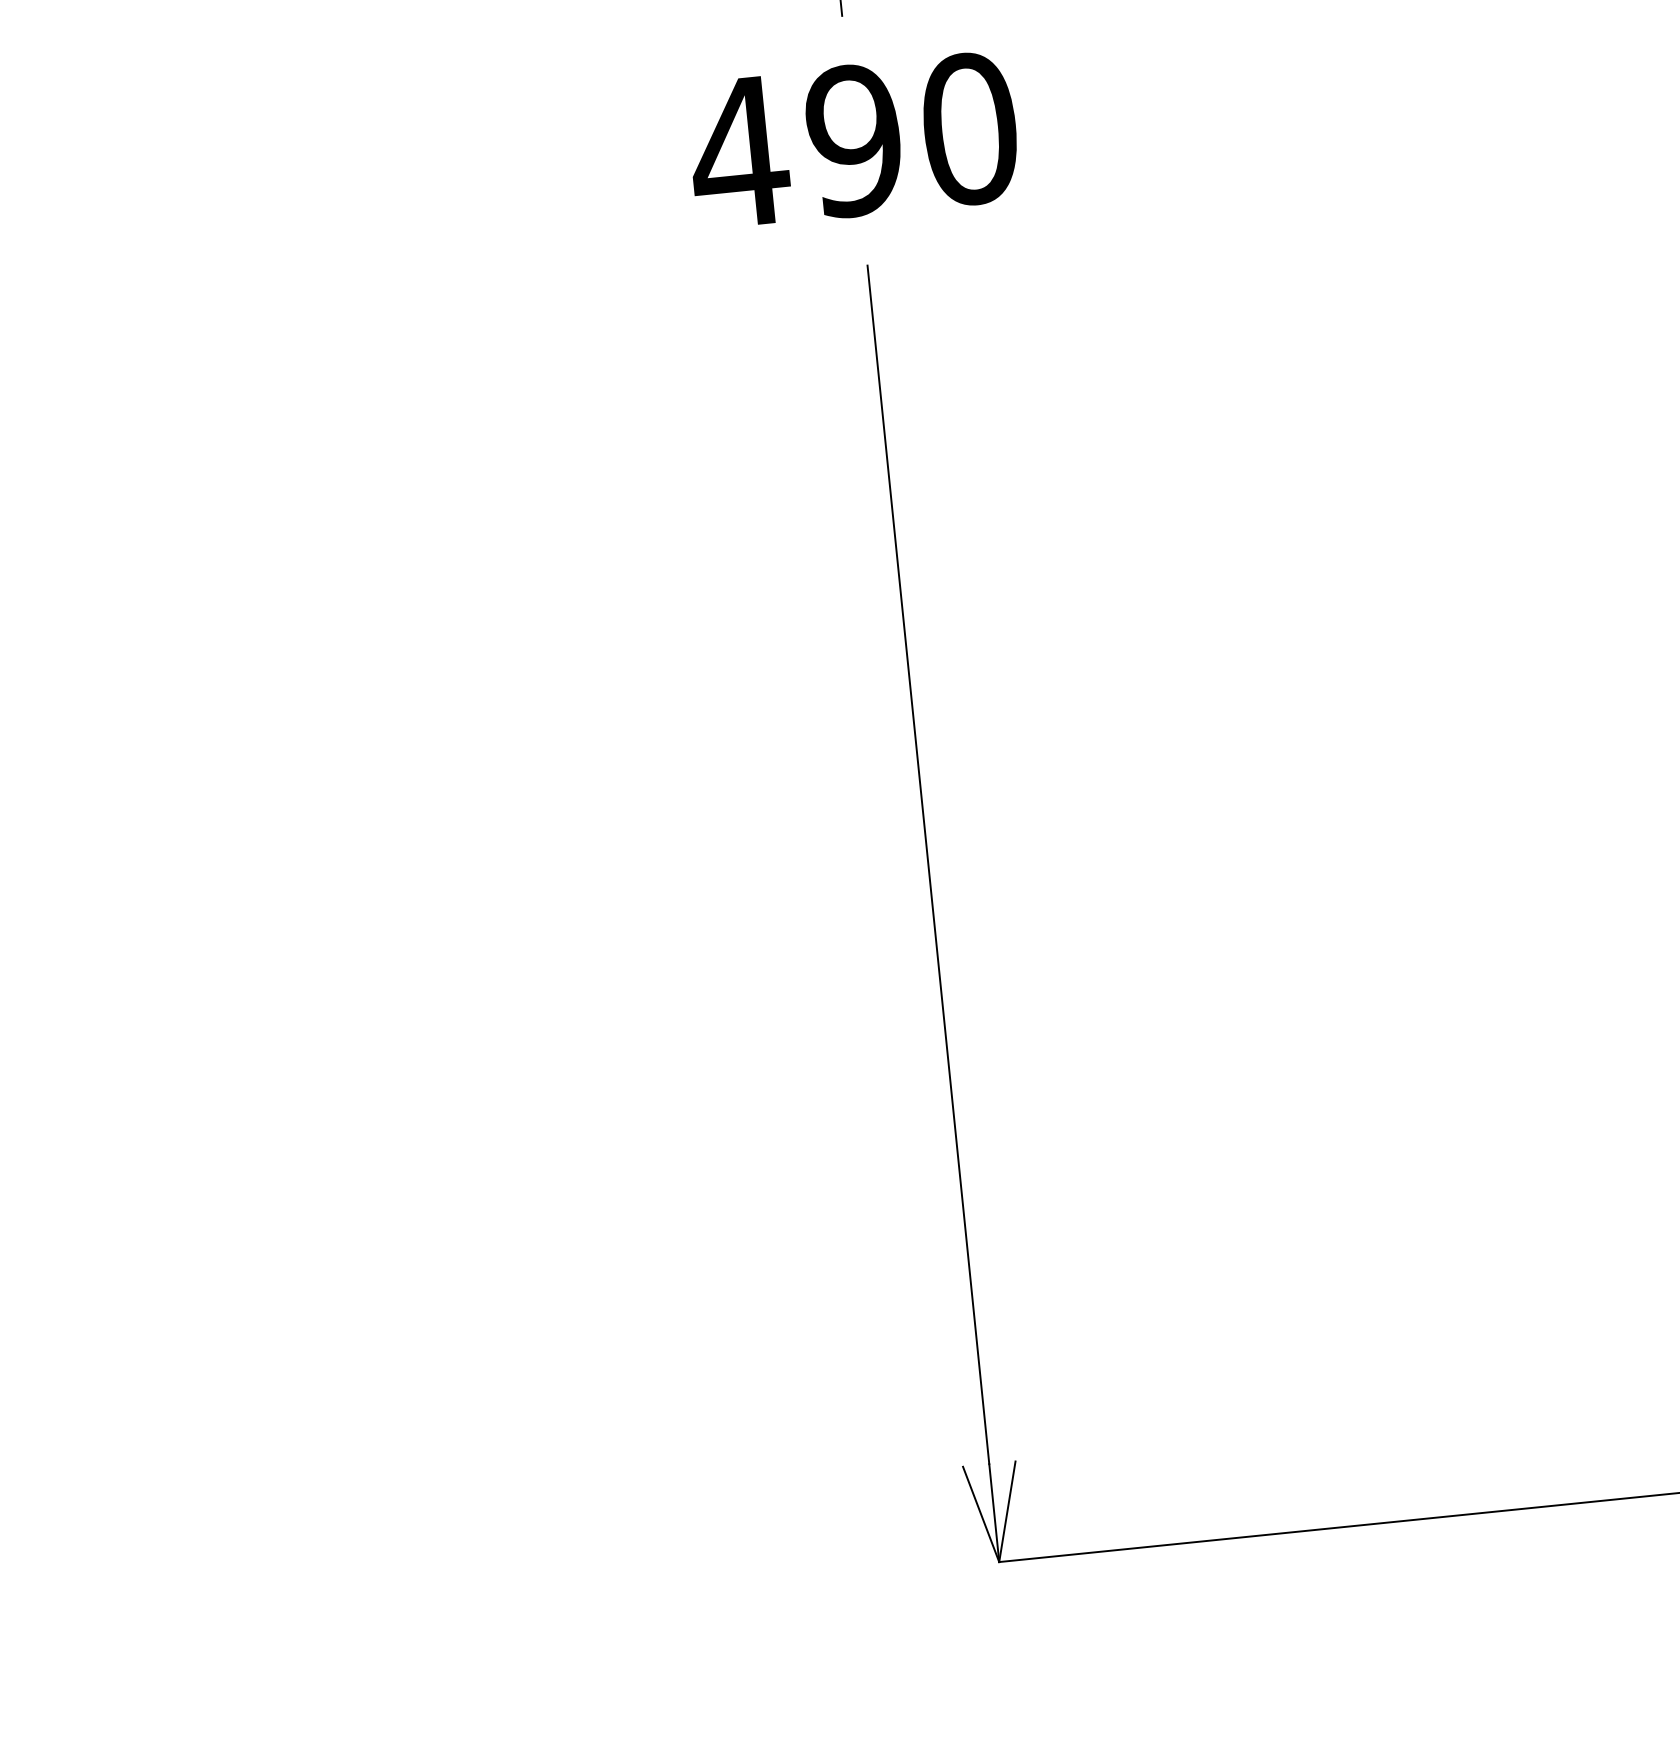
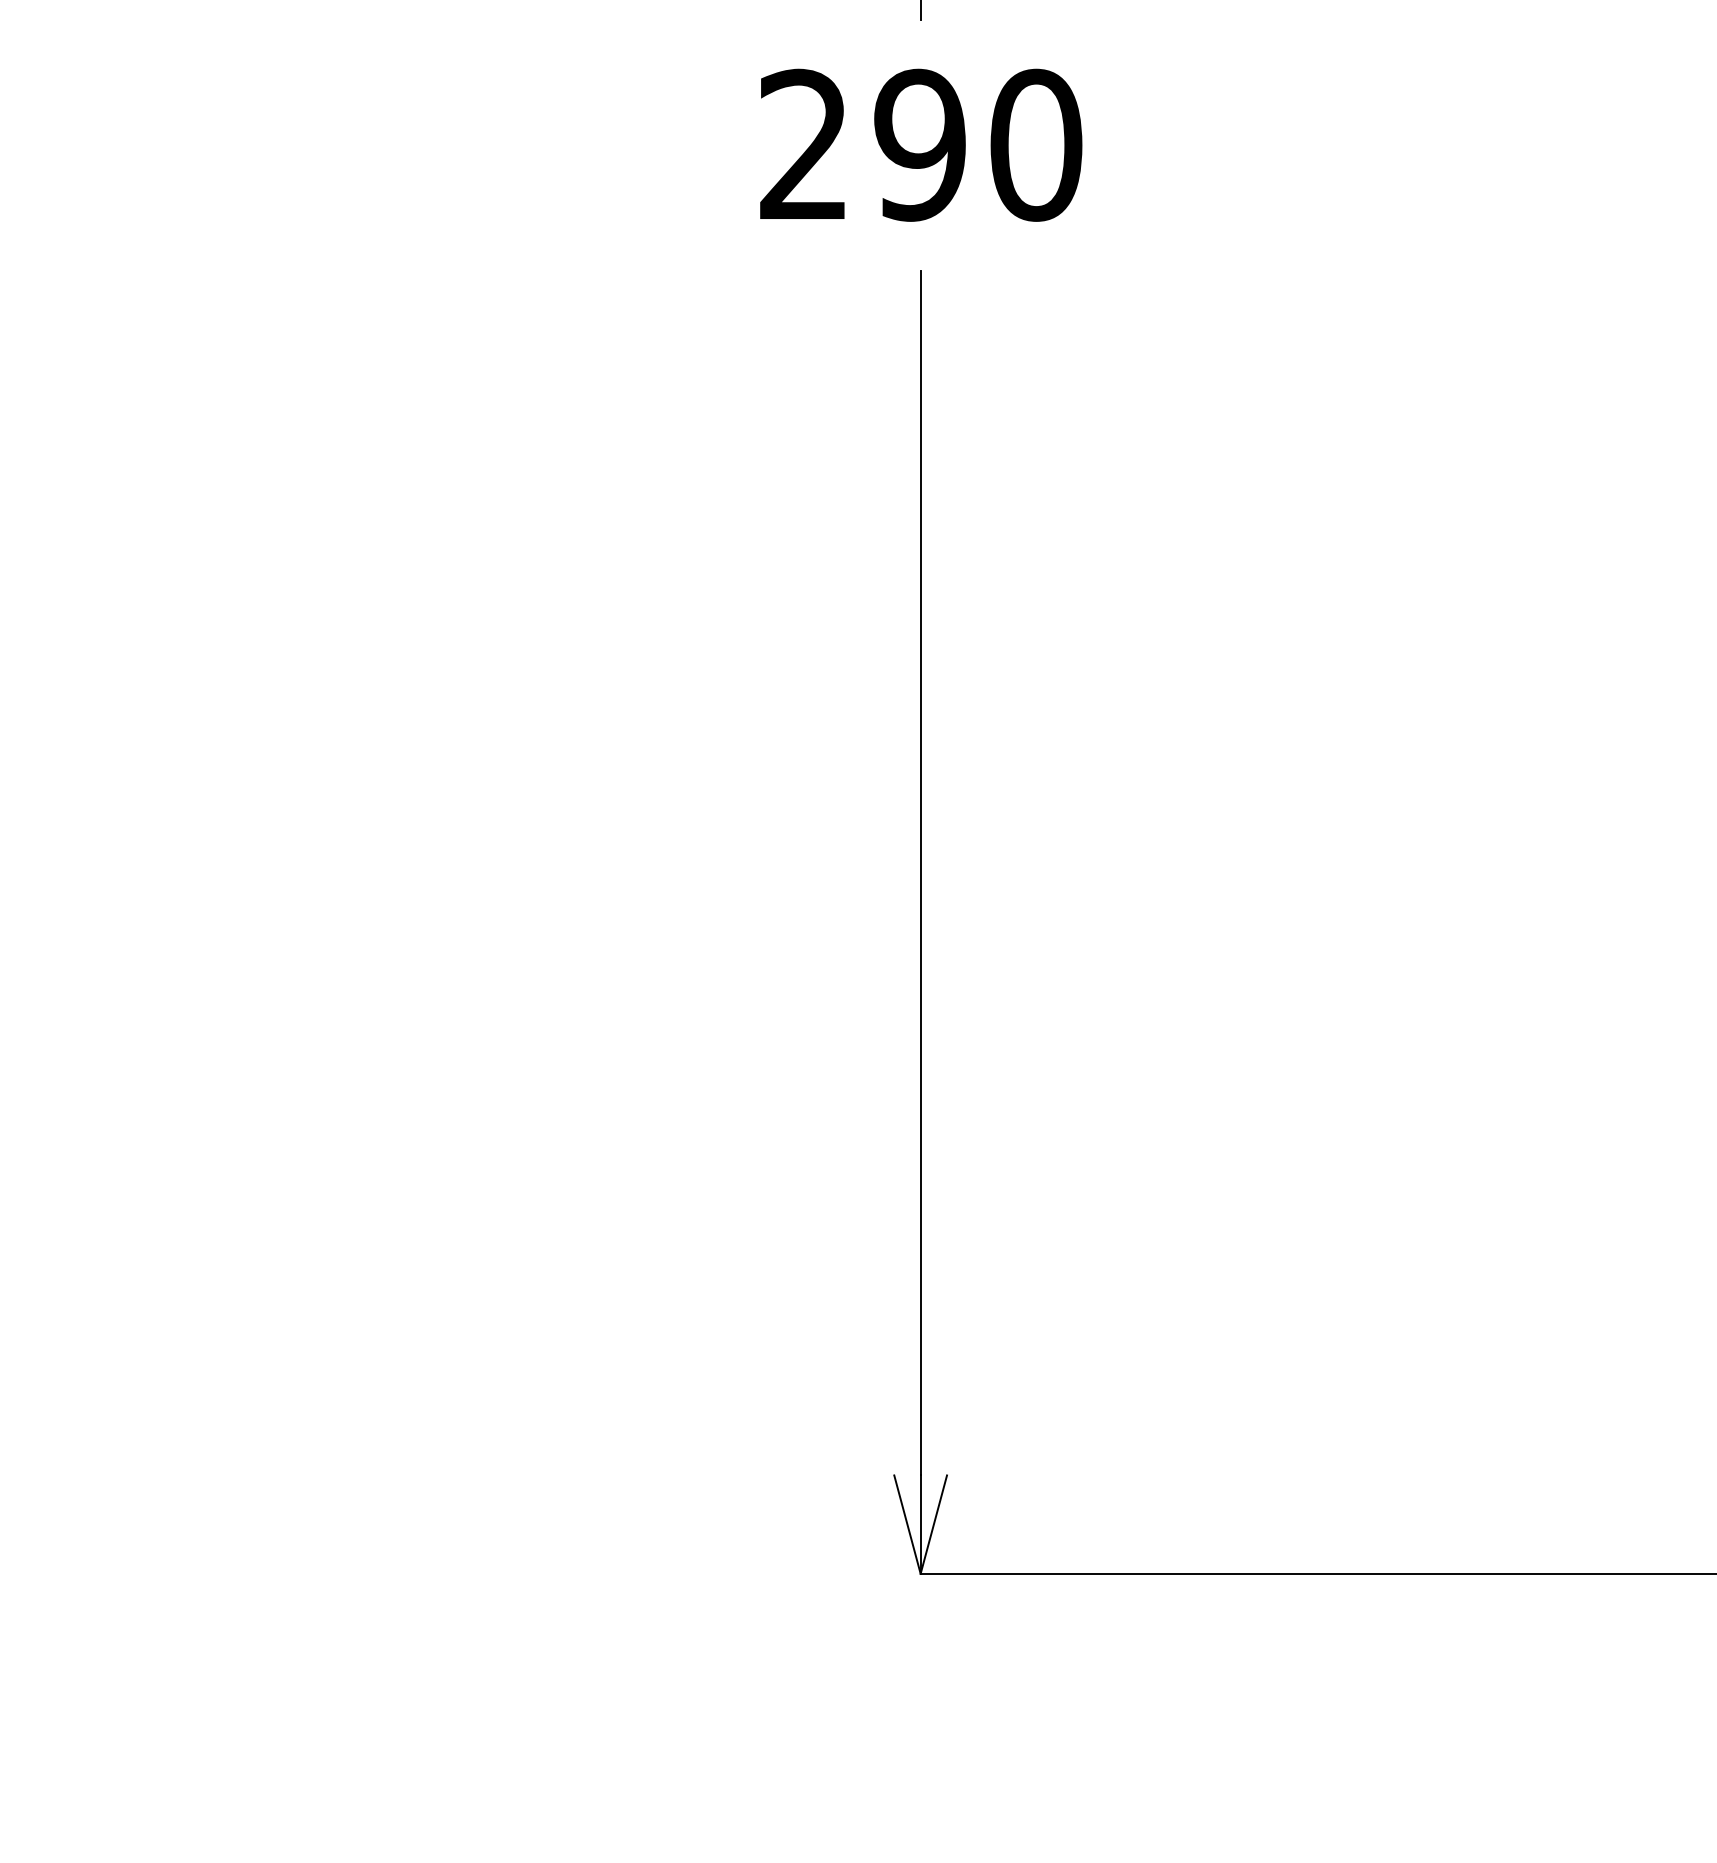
text: (738, 150) -> (803, 143), 490 -> 290

